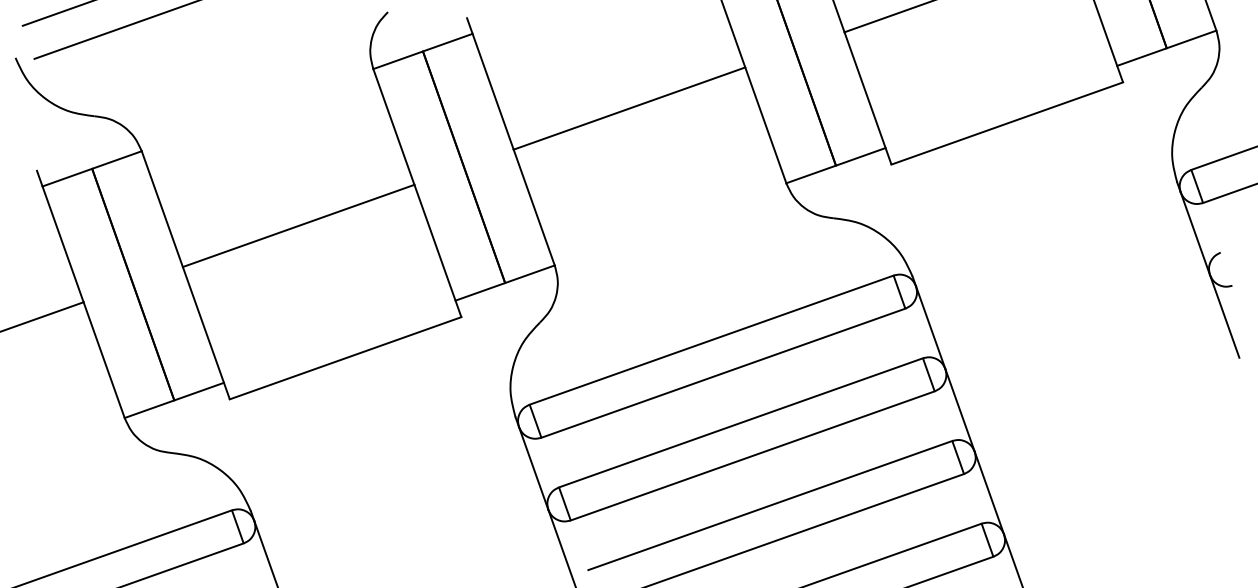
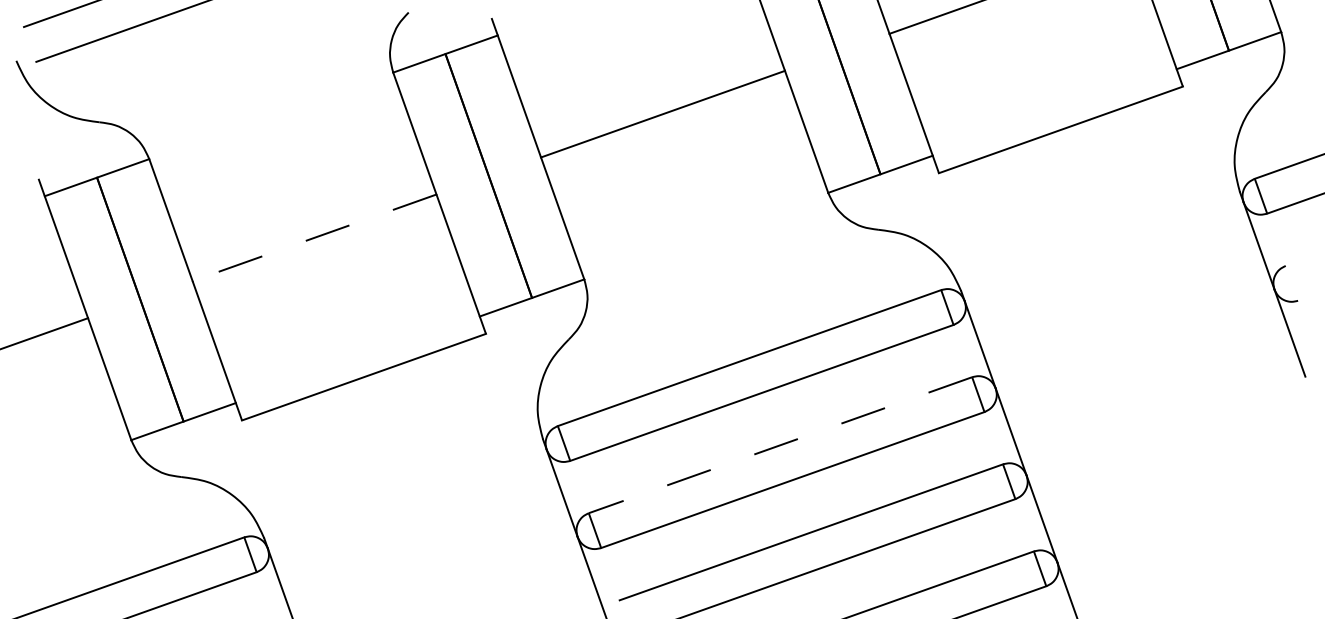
line: (298, 225) -> (314, 237), solid -> dashed
line: (741, 423) -> (780, 445), solid -> dashed

